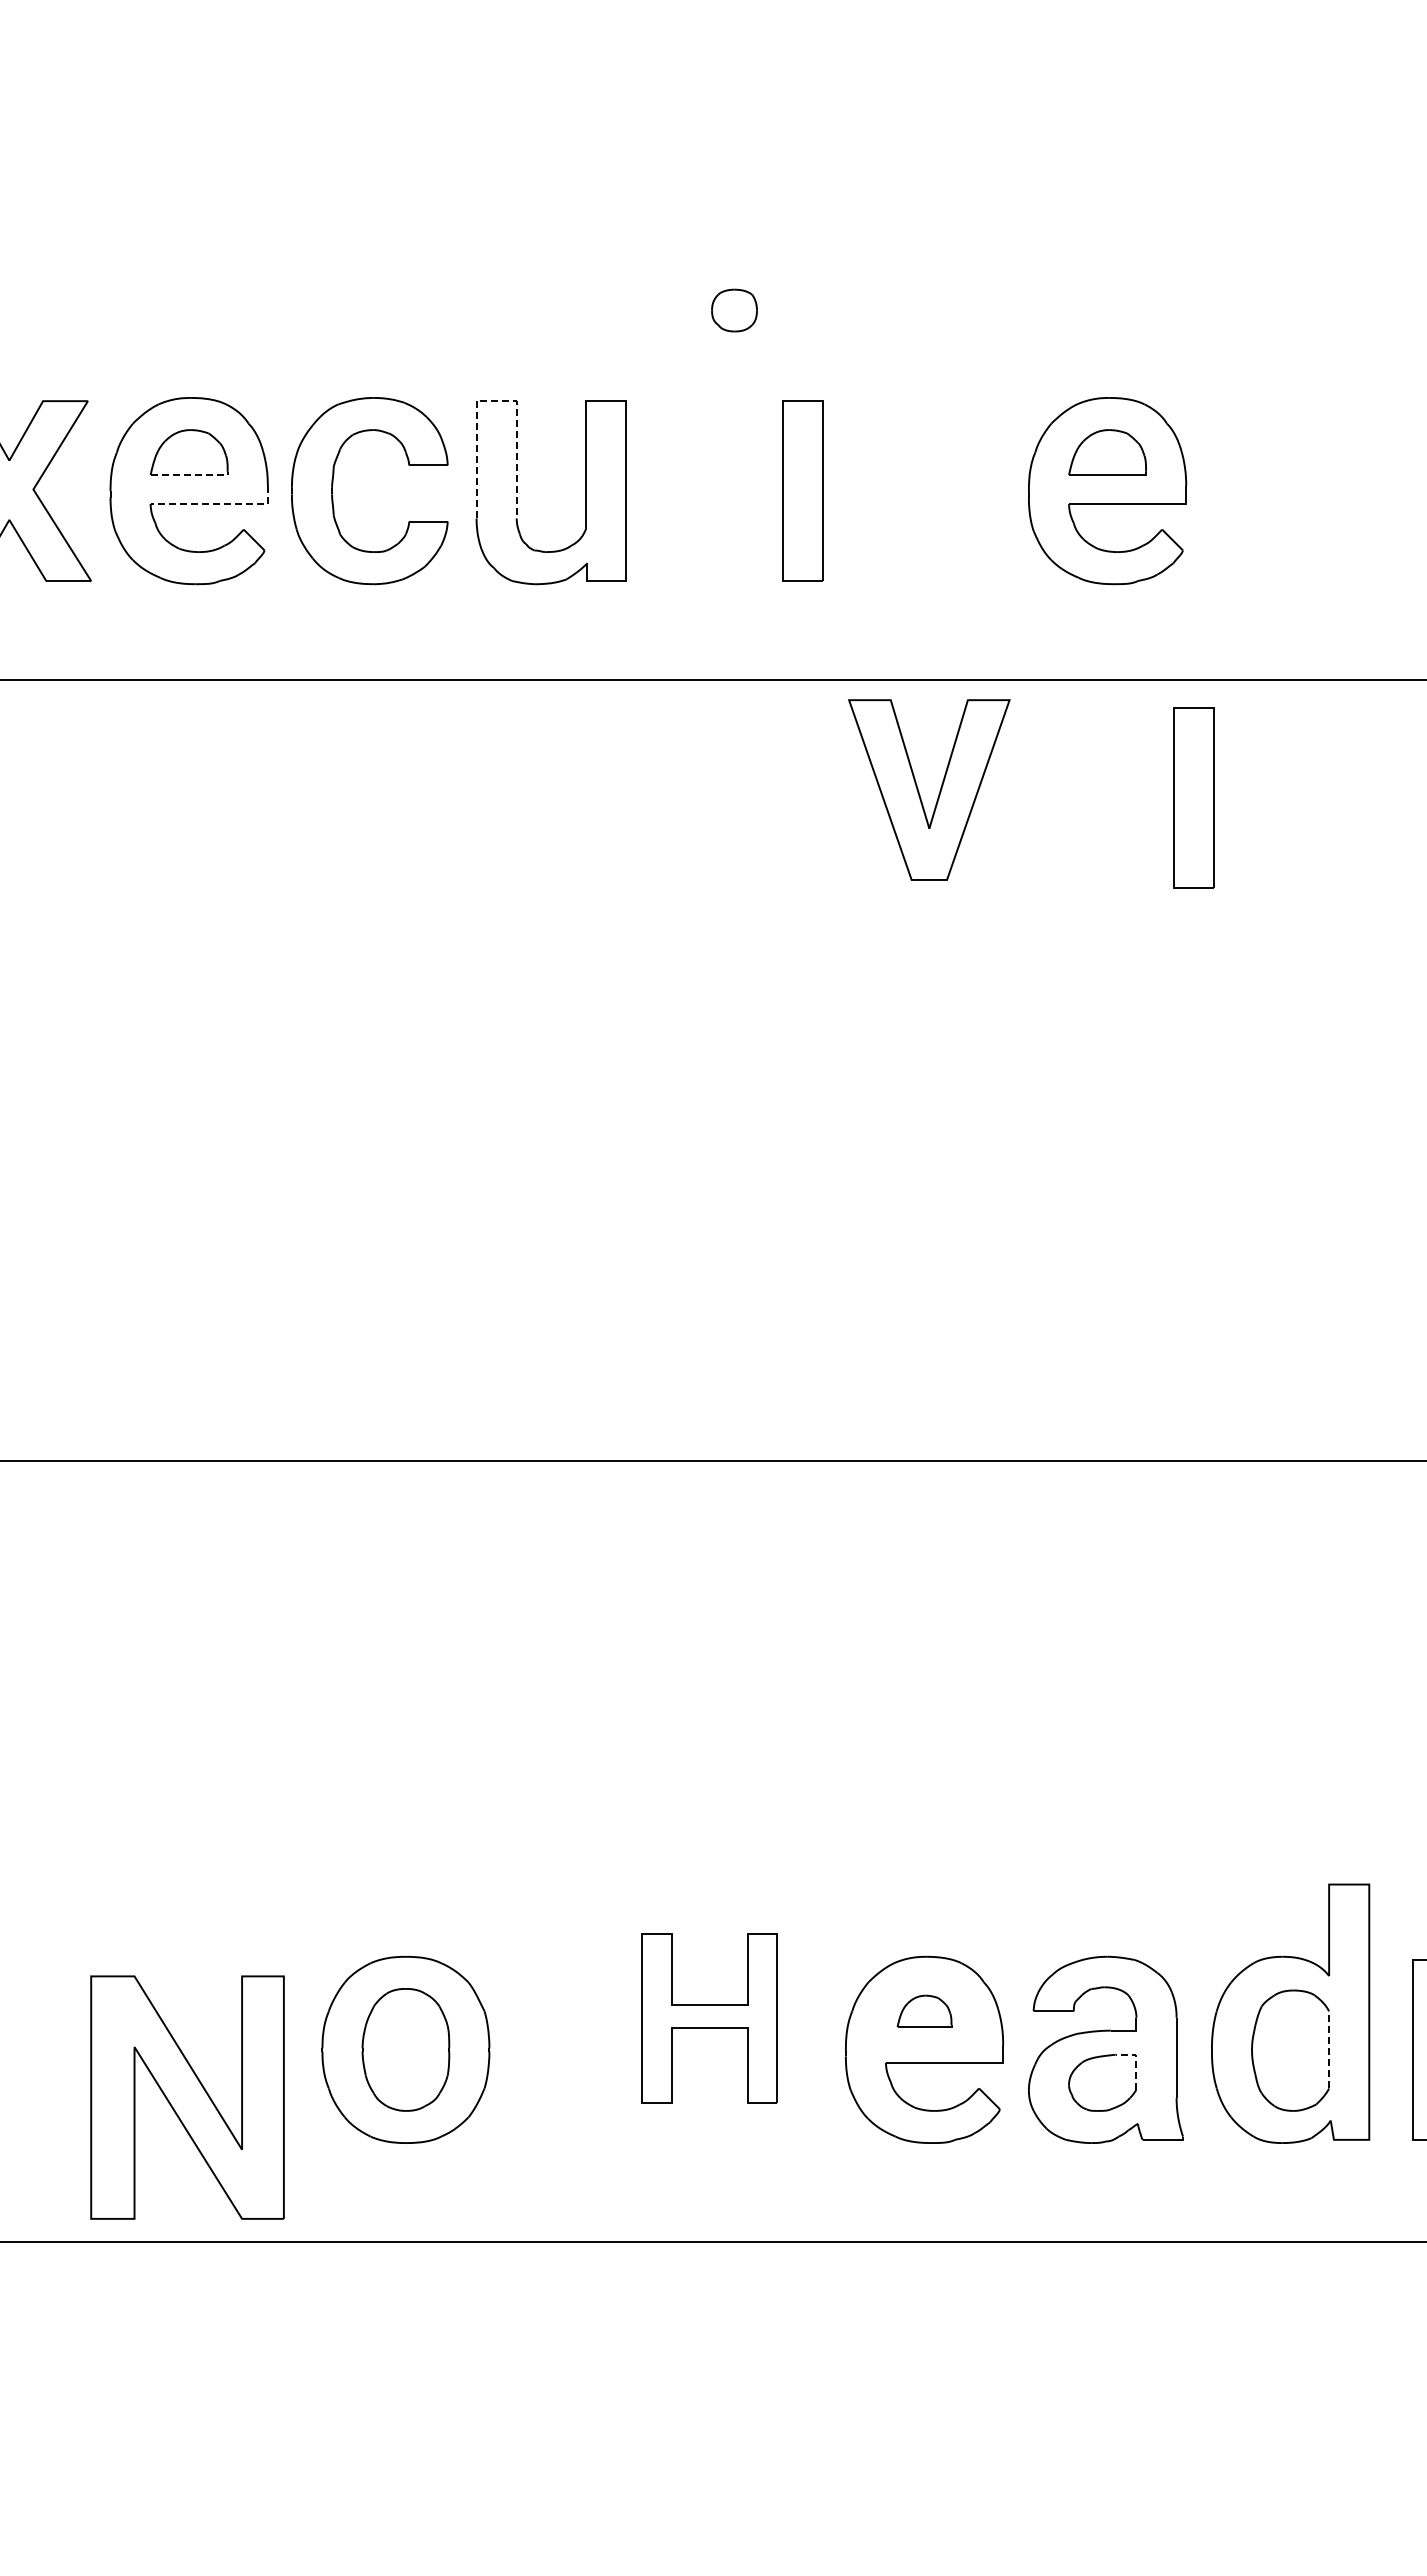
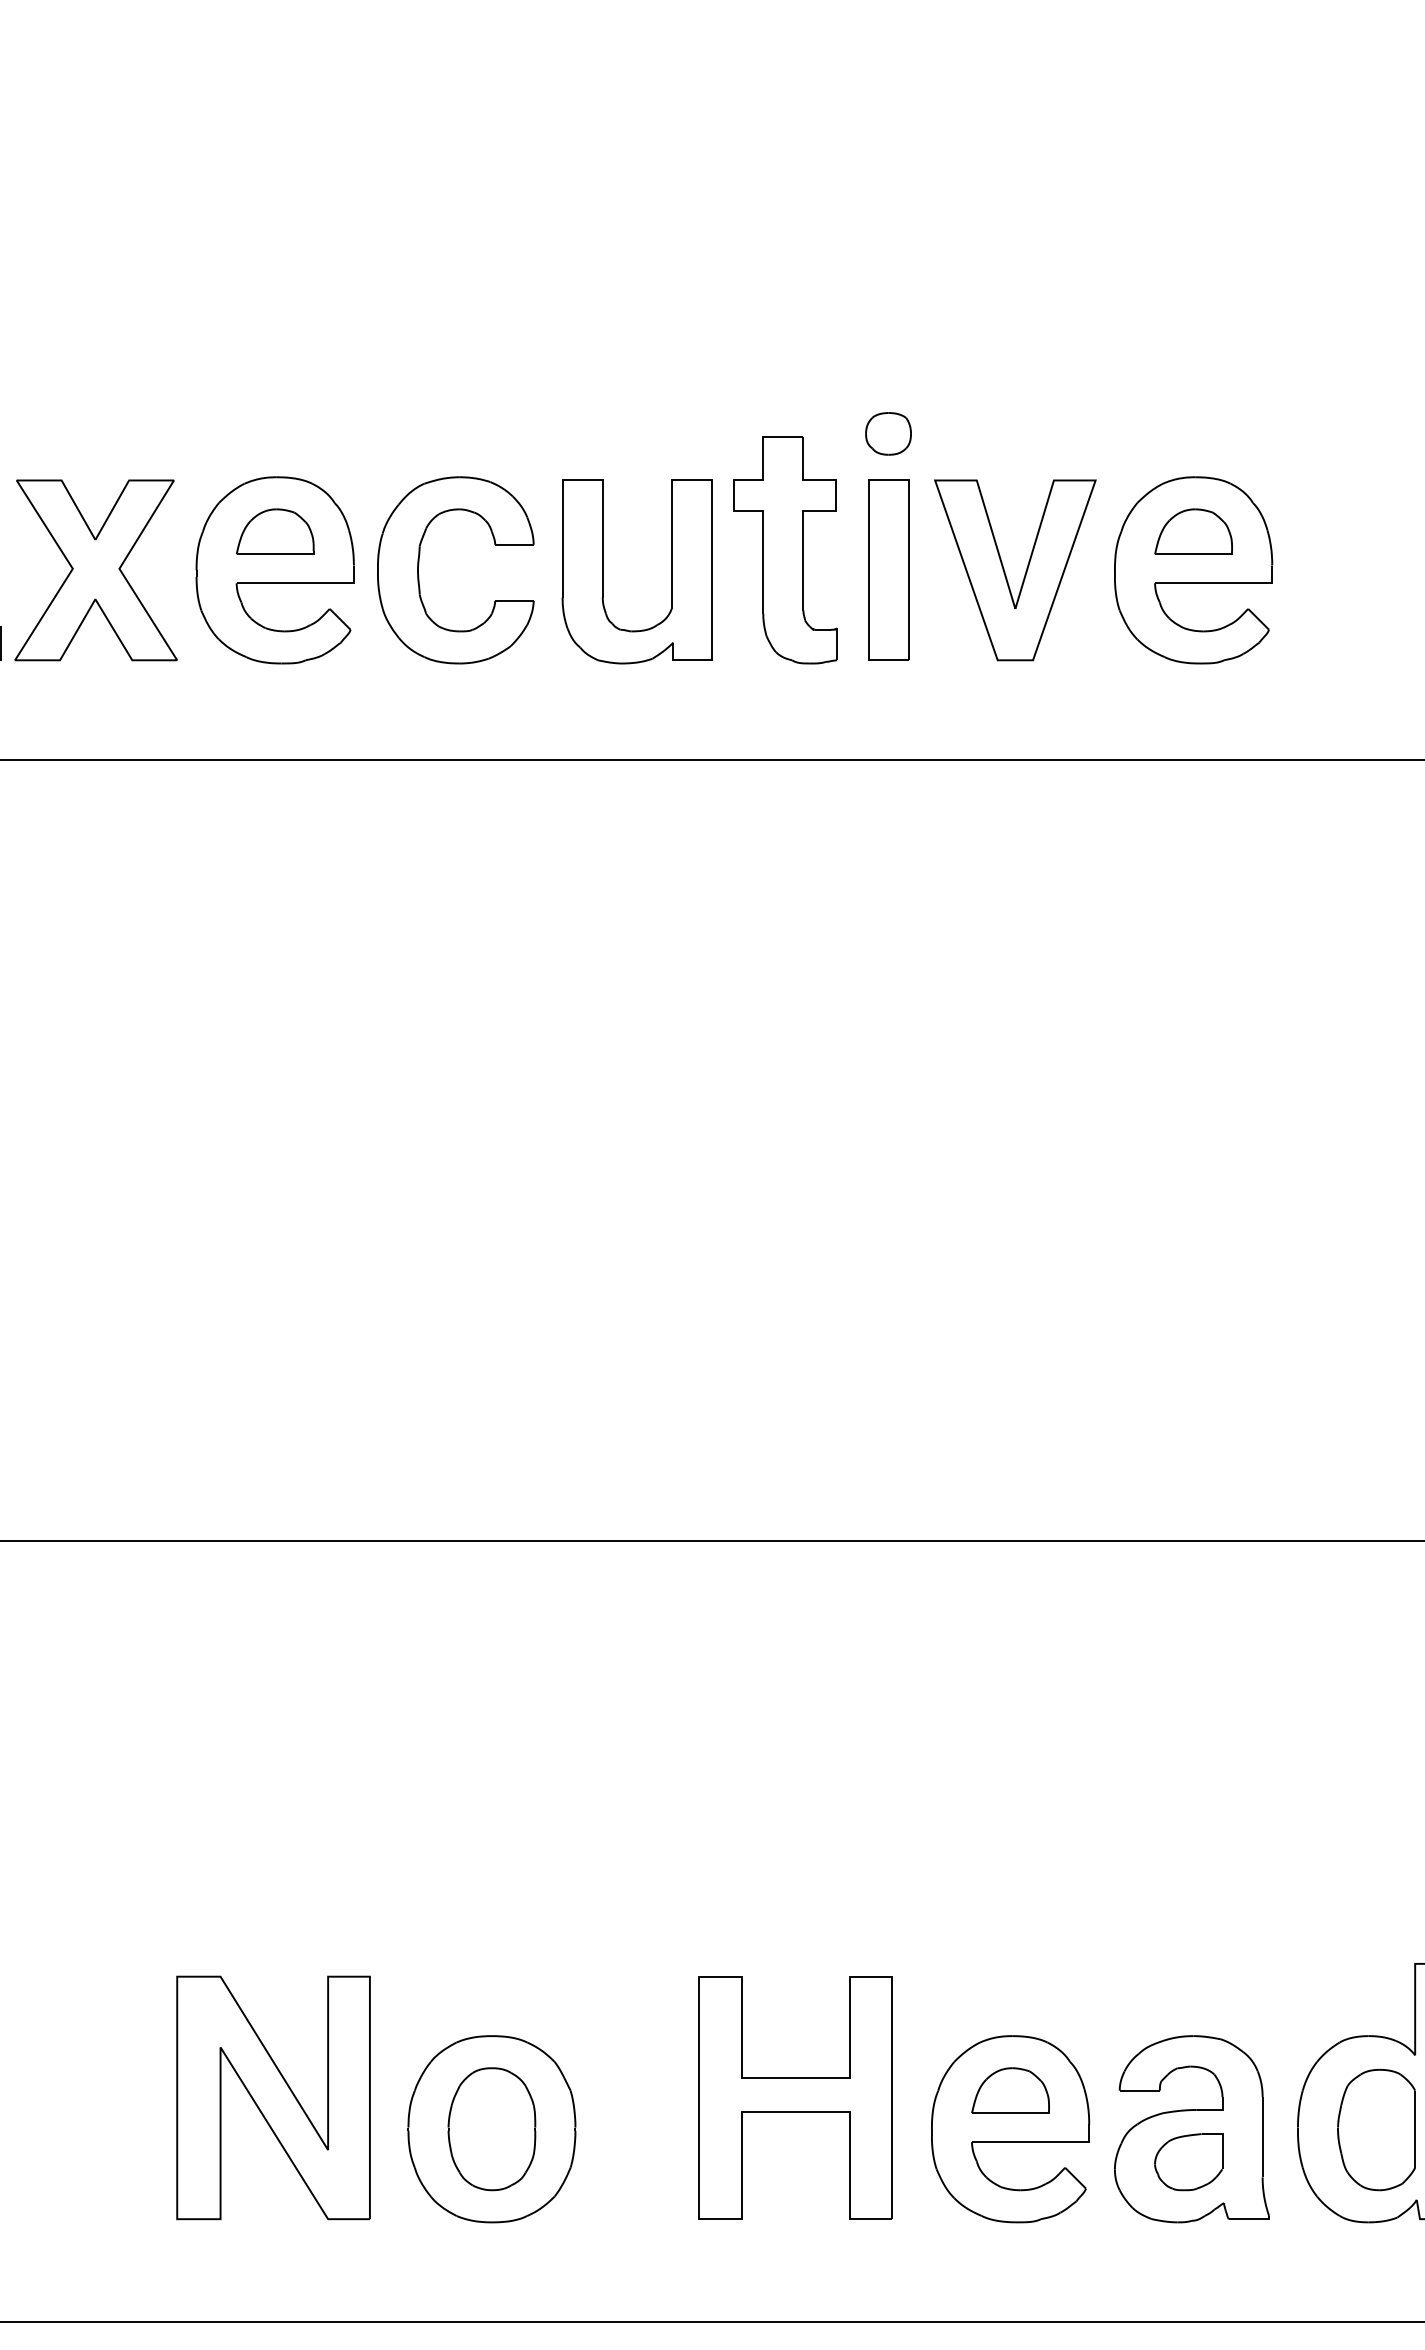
part: (734, 310) -> (888, 433), moved
line: (497, 401) -> (583, 480), dashed -> solid
part: (699, 471) -> (785, 550), added
line: (192, 475) -> (278, 554), dashed -> solid
line: (218, 503) -> (304, 582), dashed -> solid
part: (939, 790) -> (1025, 570), moved
part: (1193, 797) -> (1279, 876), removed
part: (924, 2011) -> (1010, 2090), size x1.43
part: (709, 2018) -> (795, 2097), size x1.43
line: (1329, 2049) -> (1415, 2128), dashed -> solid
line: (1136, 2061) -> (1222, 2140), dashed -> solid
part: (187, 2097) -> (273, 2097), moved

